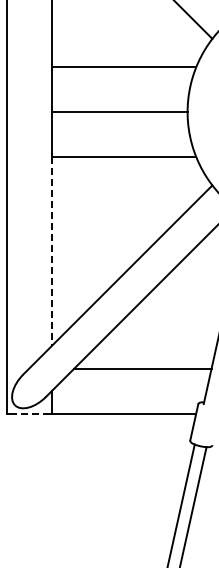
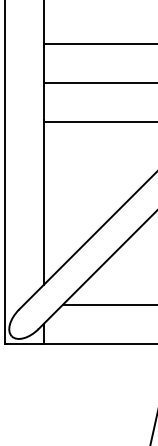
line: (51, 252) -> (43, 204), dashed -> solid
line: (29, 413) -> (24, 343), dashed -> solid

